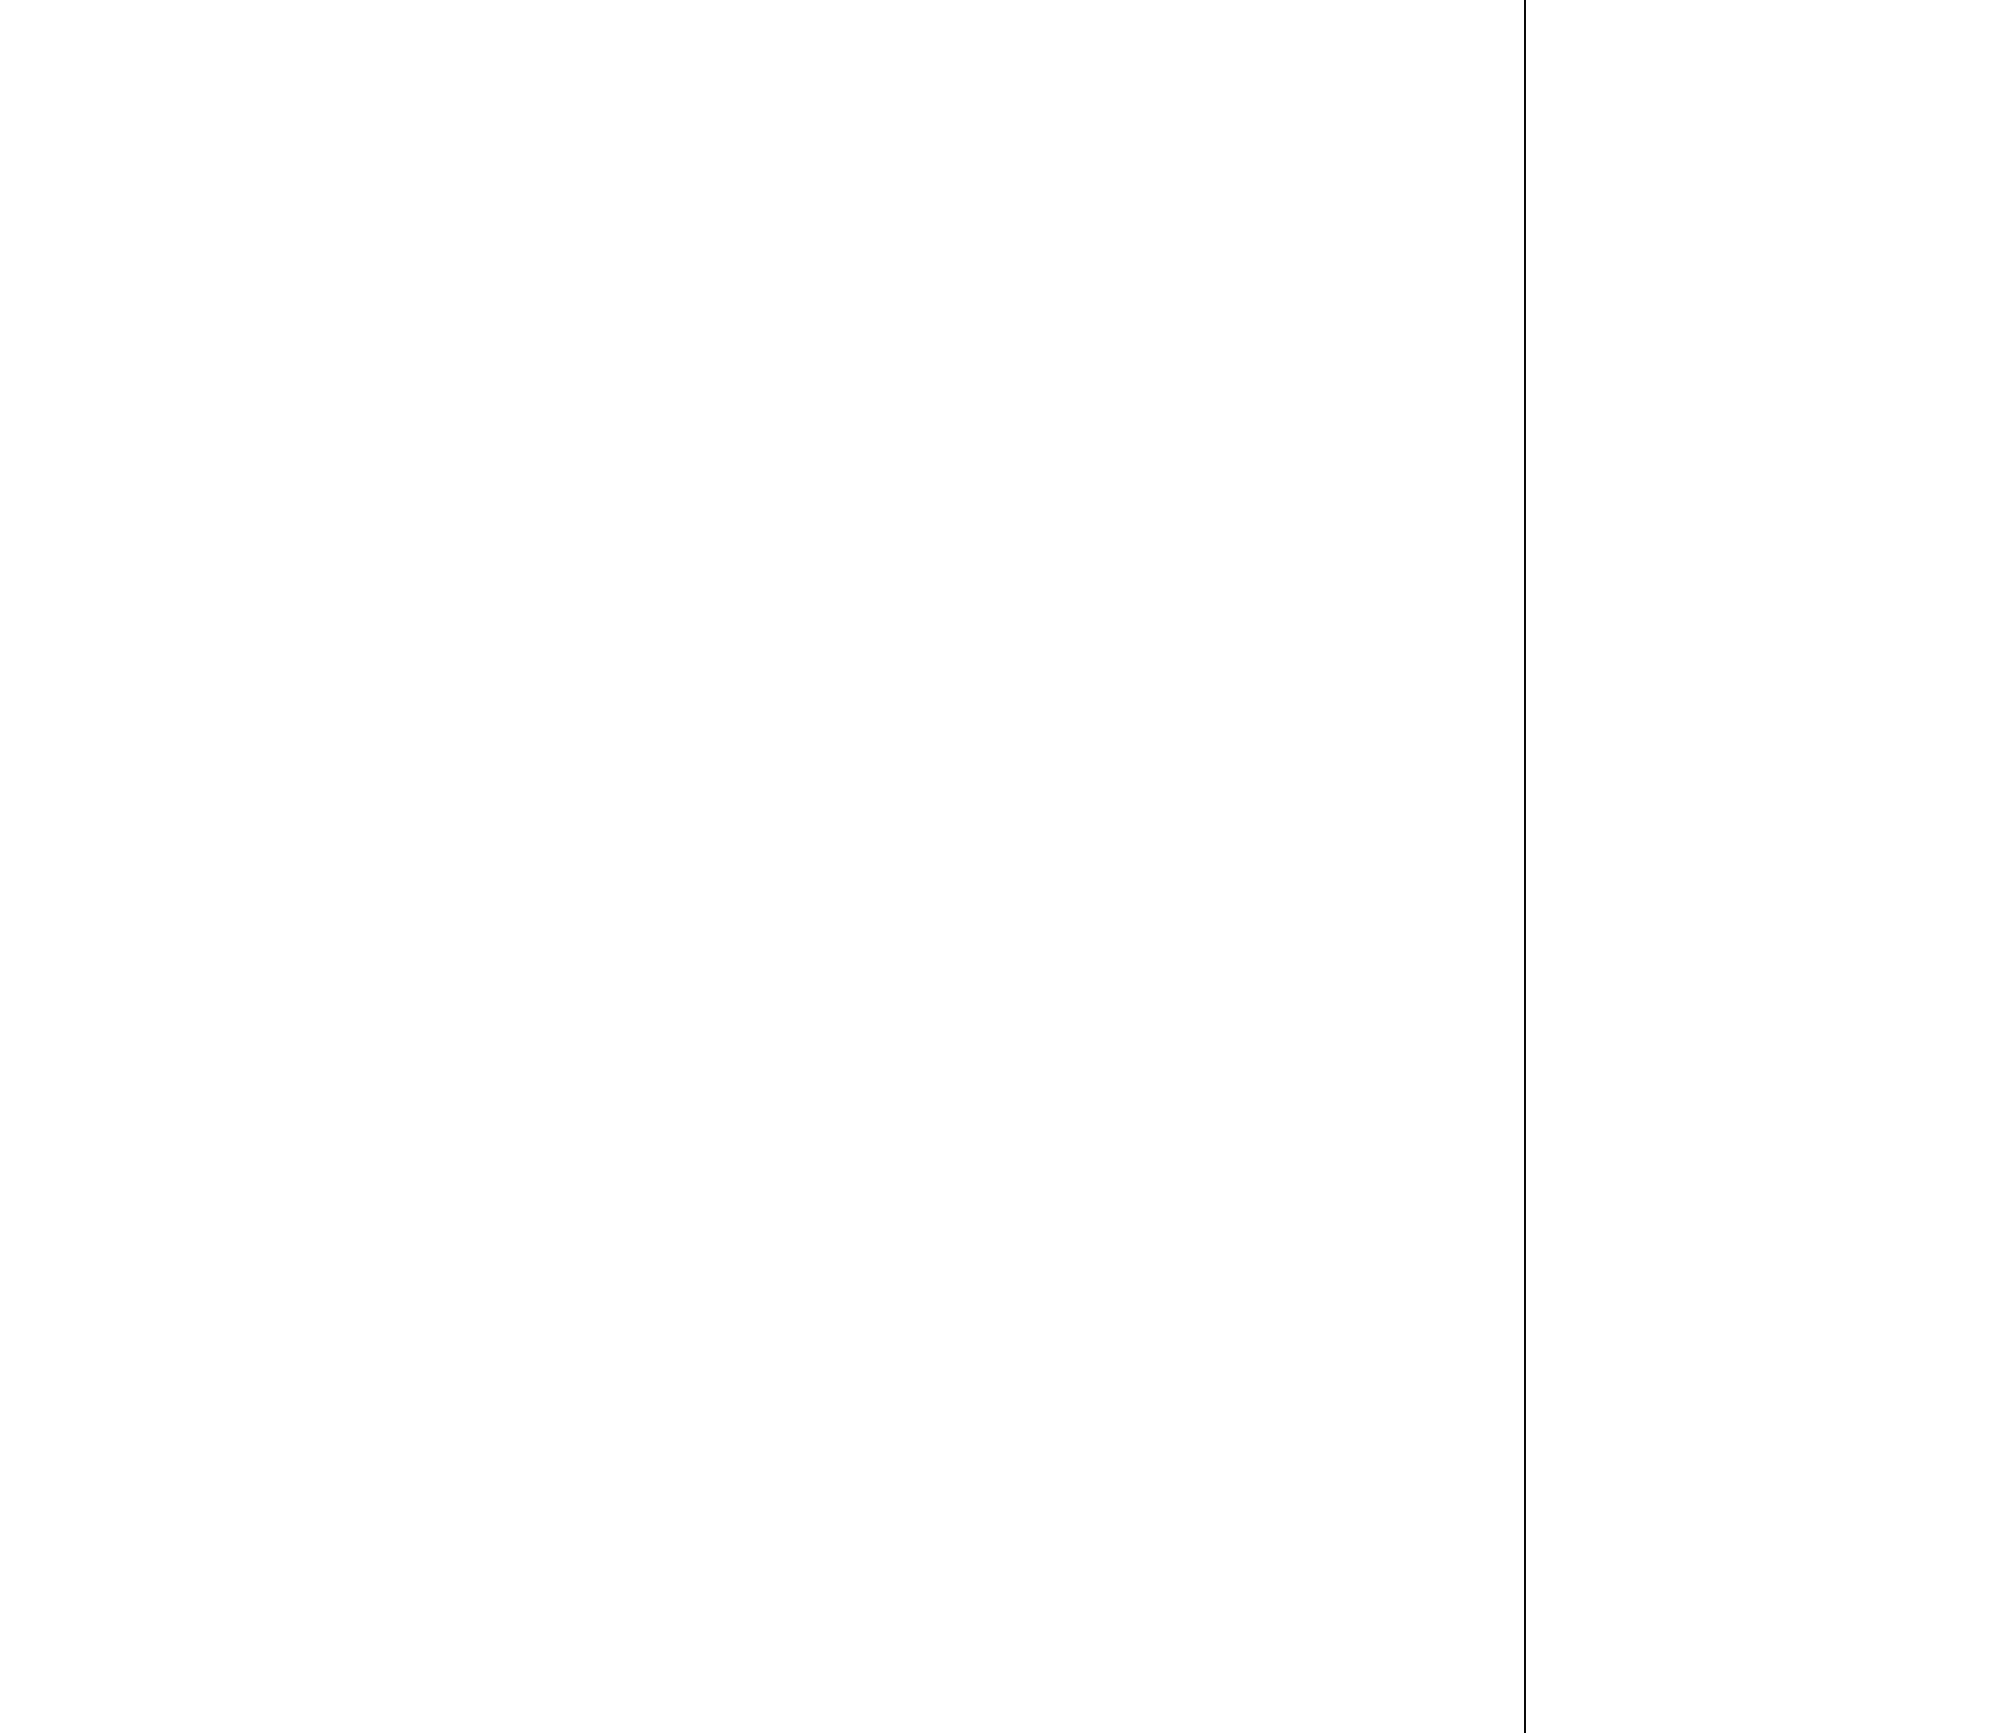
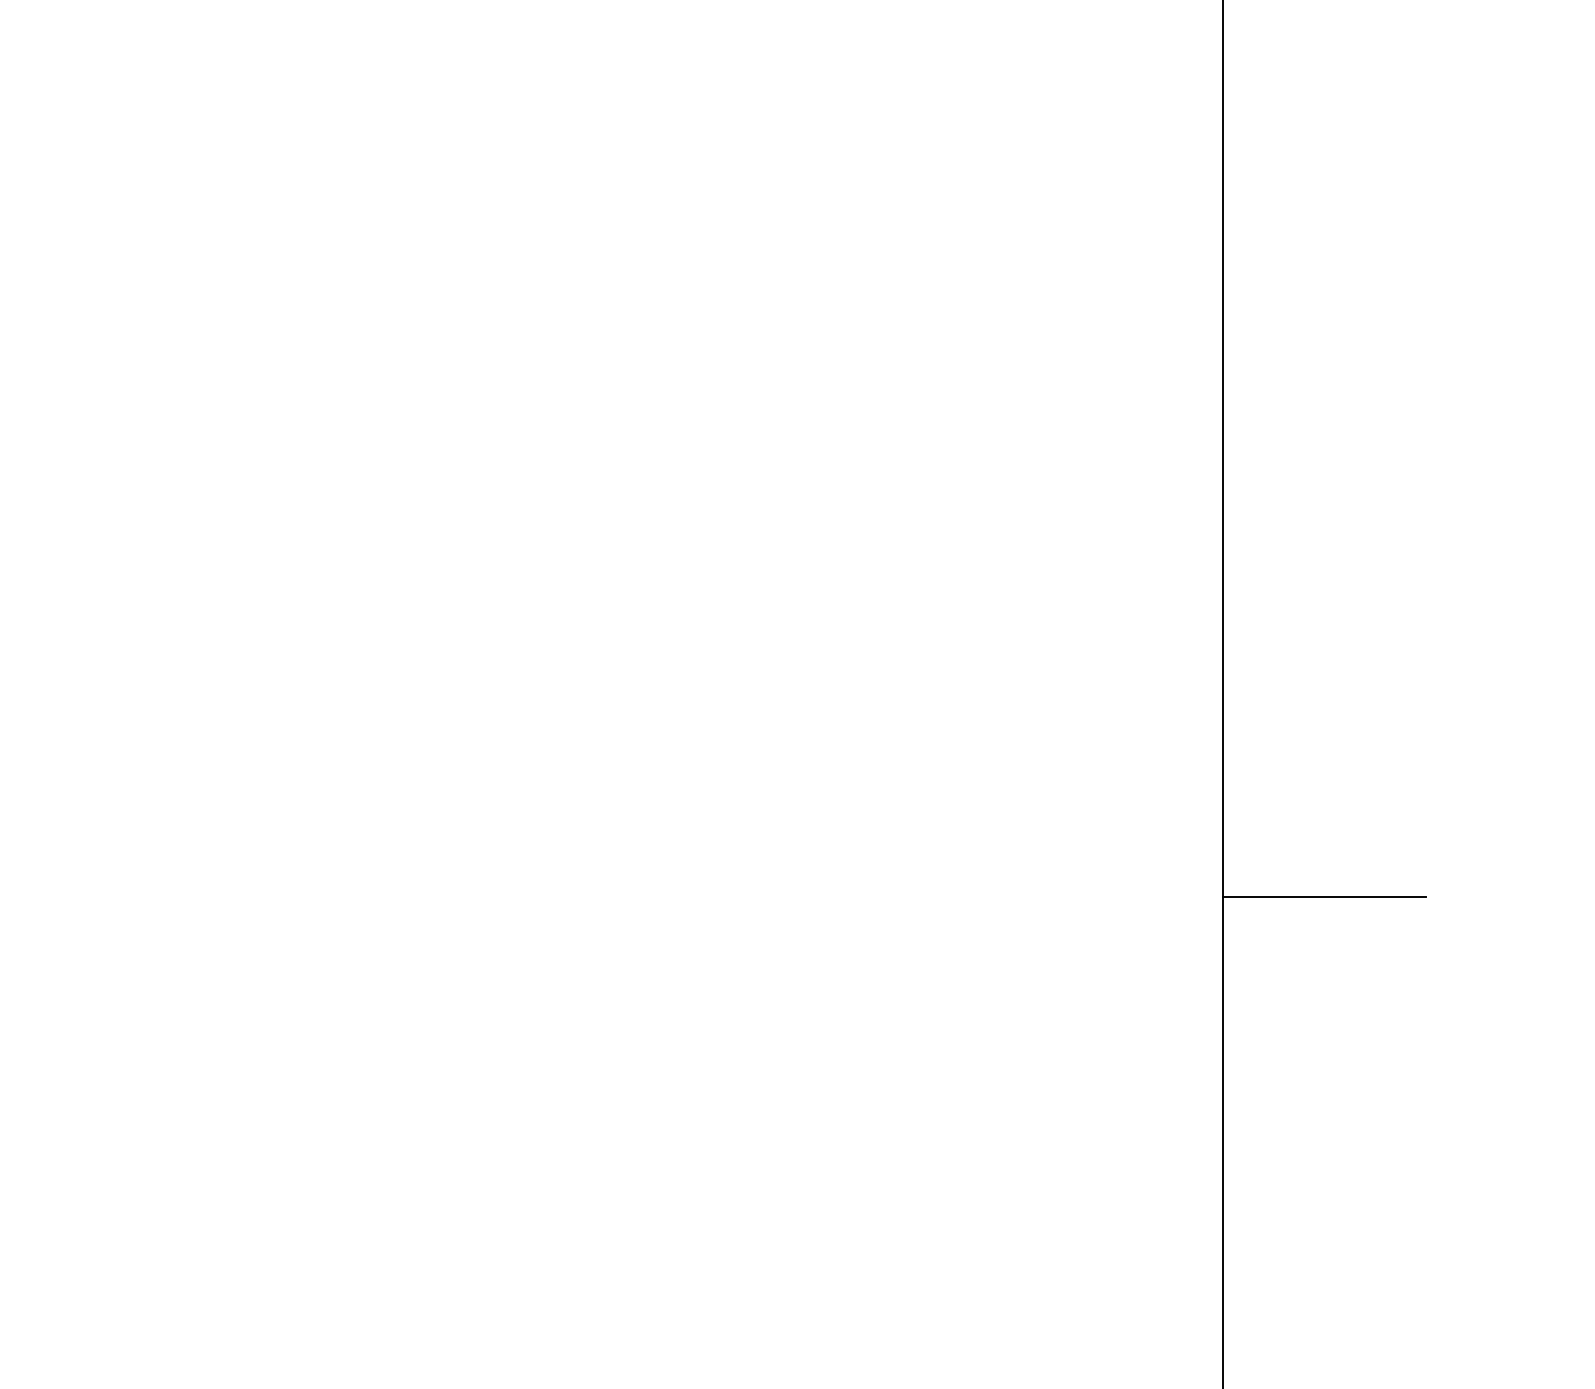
line: (1651, 1119) -> (1323, 897), added

